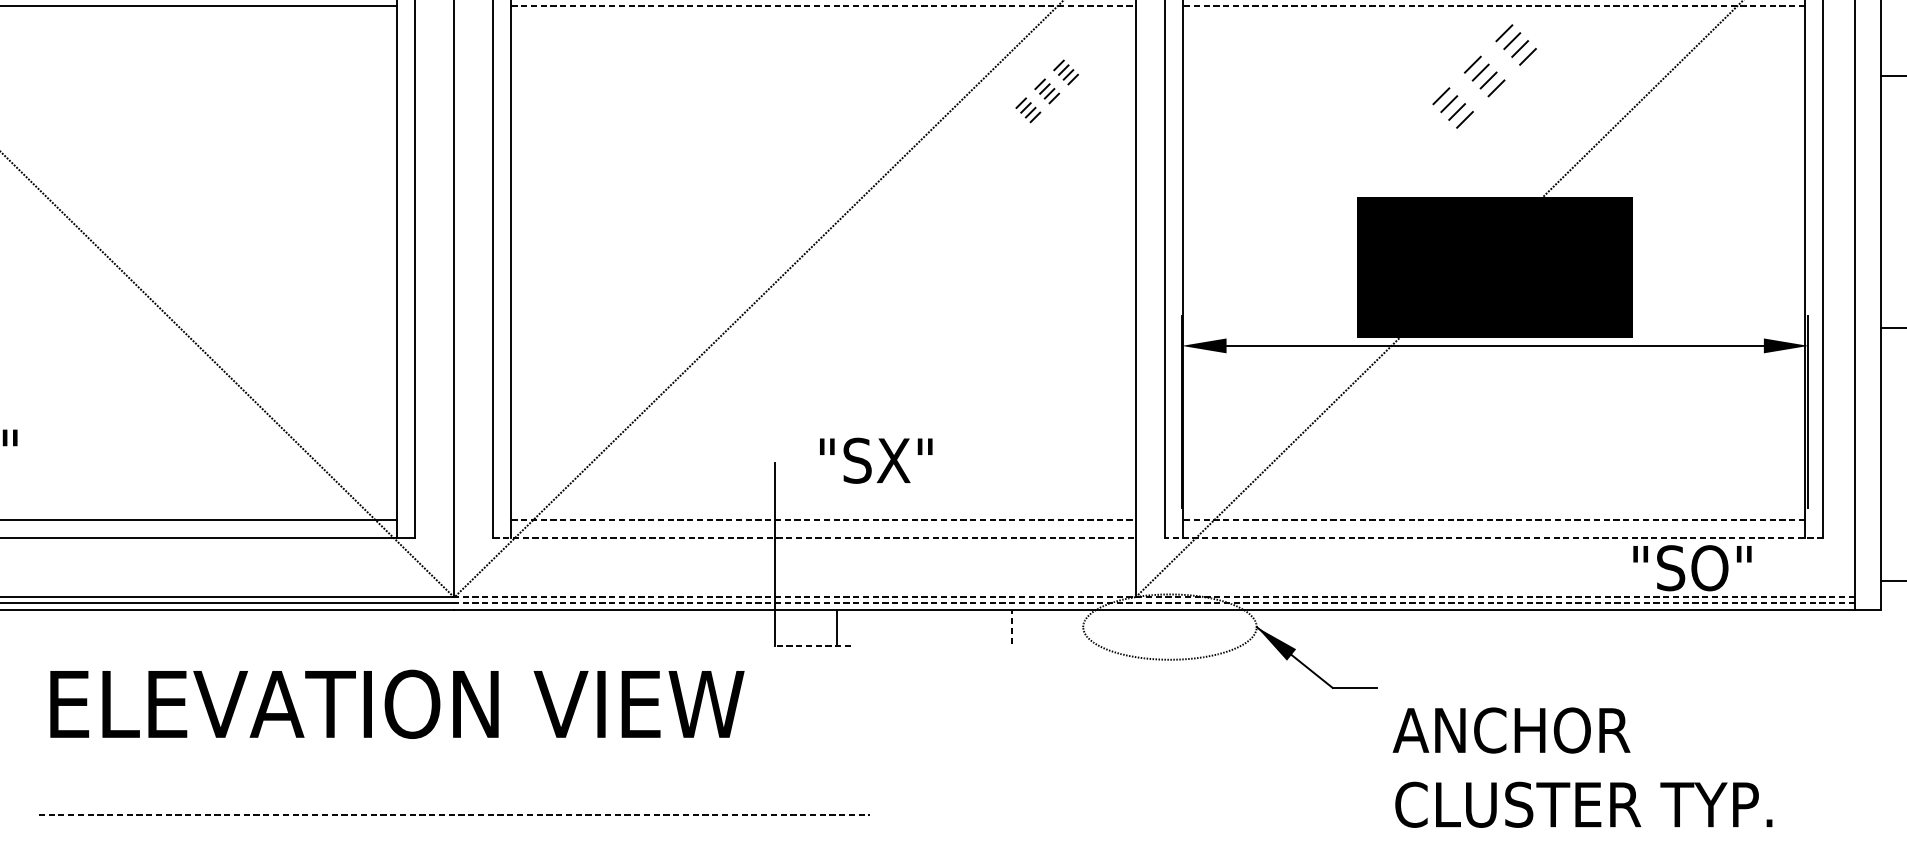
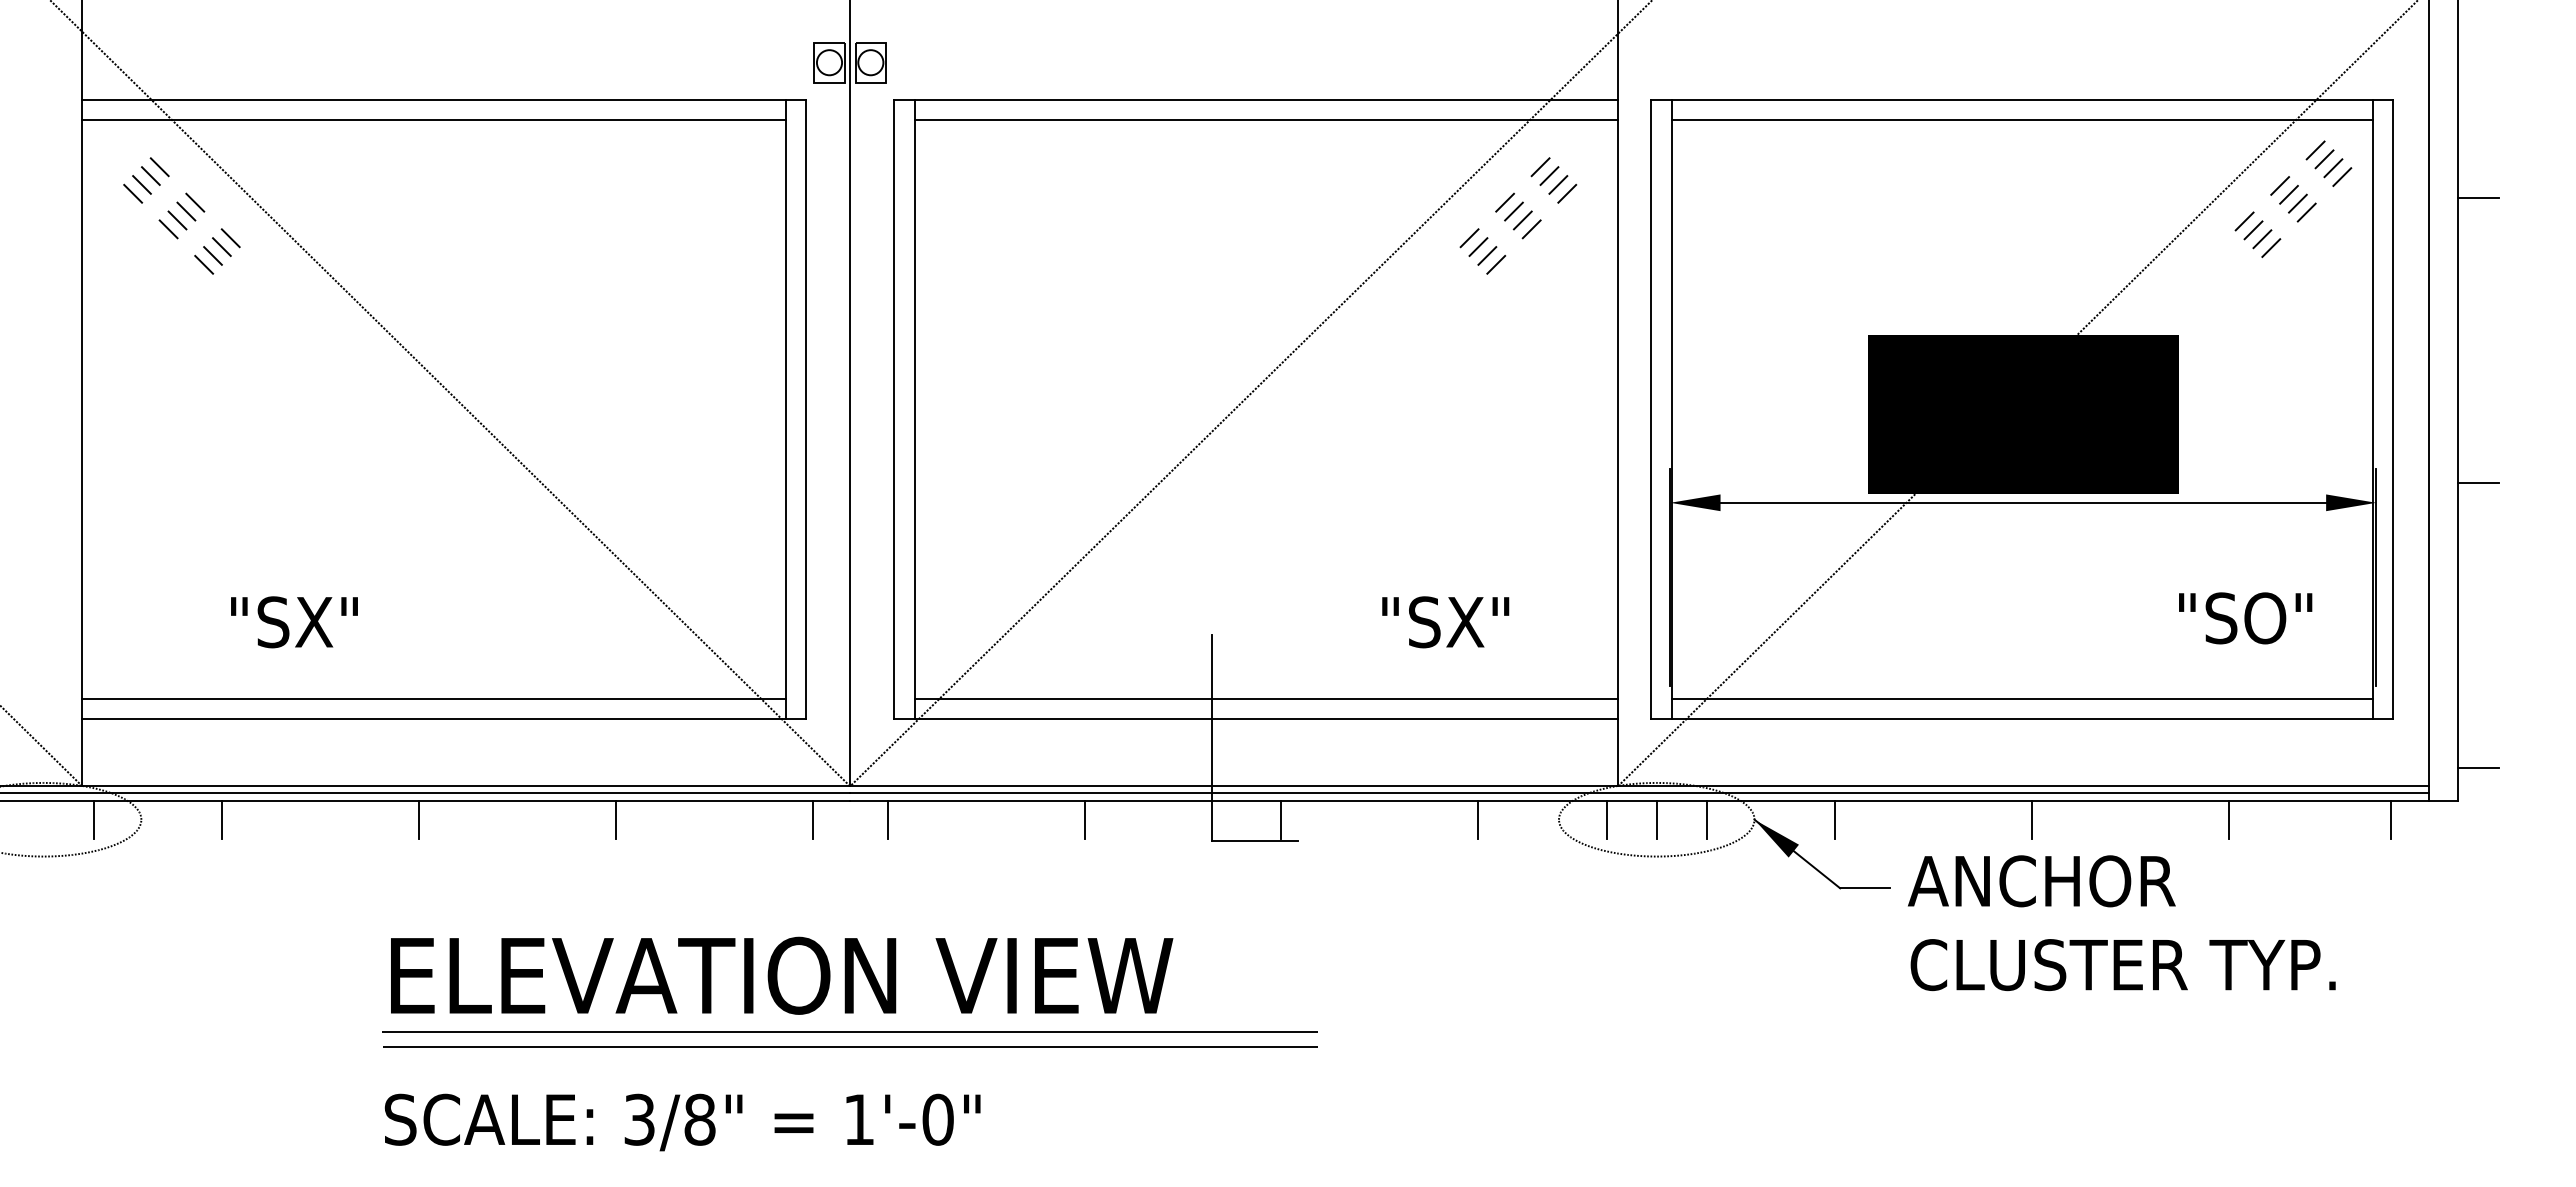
line: (823, 6) -> (1266, 120), dashed -> solid
line: (1493, 6) -> (2021, 120), dashed -> solid
part: (1484, 75) -> (2293, 198), moved
part: (1047, 90) -> (1518, 215), size x1.67
text: (876, 460) -> (1445, 622), moved
line: (823, 519) -> (1266, 698), dashed -> solid
line: (1493, 519) -> (2021, 698), dashed -> solid
line: (814, 538) -> (1256, 719), dashed -> solid
line: (1494, 538) -> (2022, 719), dashed -> solid
text: (1692, 568) -> (2245, 618), moved
line: (1153, 597) -> (1638, 786), dashed -> solid
line: (1153, 602) -> (1638, 792), dashed -> solid
line: (71, 626) -> (418, 819), added
line: (246, 626) -> (615, 819), added
line: (420, 626) -> (812, 819), added
line: (487, 626) -> (887, 819), added
line: (662, 626) -> (1084, 819), added
line: (1011, 626) -> (1478, 819), dashed -> solid
line: (1125, 626) -> (1606, 819), added
line: (1169, 626) -> (1656, 819), added
line: (1214, 626) -> (1706, 819), added
line: (1328, 626) -> (1835, 819), added
line: (1503, 626) -> (2032, 819), added
line: (1677, 626) -> (2228, 819), added
line: (1821, 626) -> (2390, 819), added
line: (813, 645) -> (1254, 840), dashed -> solid
text: (397, 704) -> (782, 975), moved
text: (1582, 767) -> (2121, 923), moved
line: (454, 815) -> (850, 1031), dashed -> solid
line: (454, 828) -> (850, 1046), added

